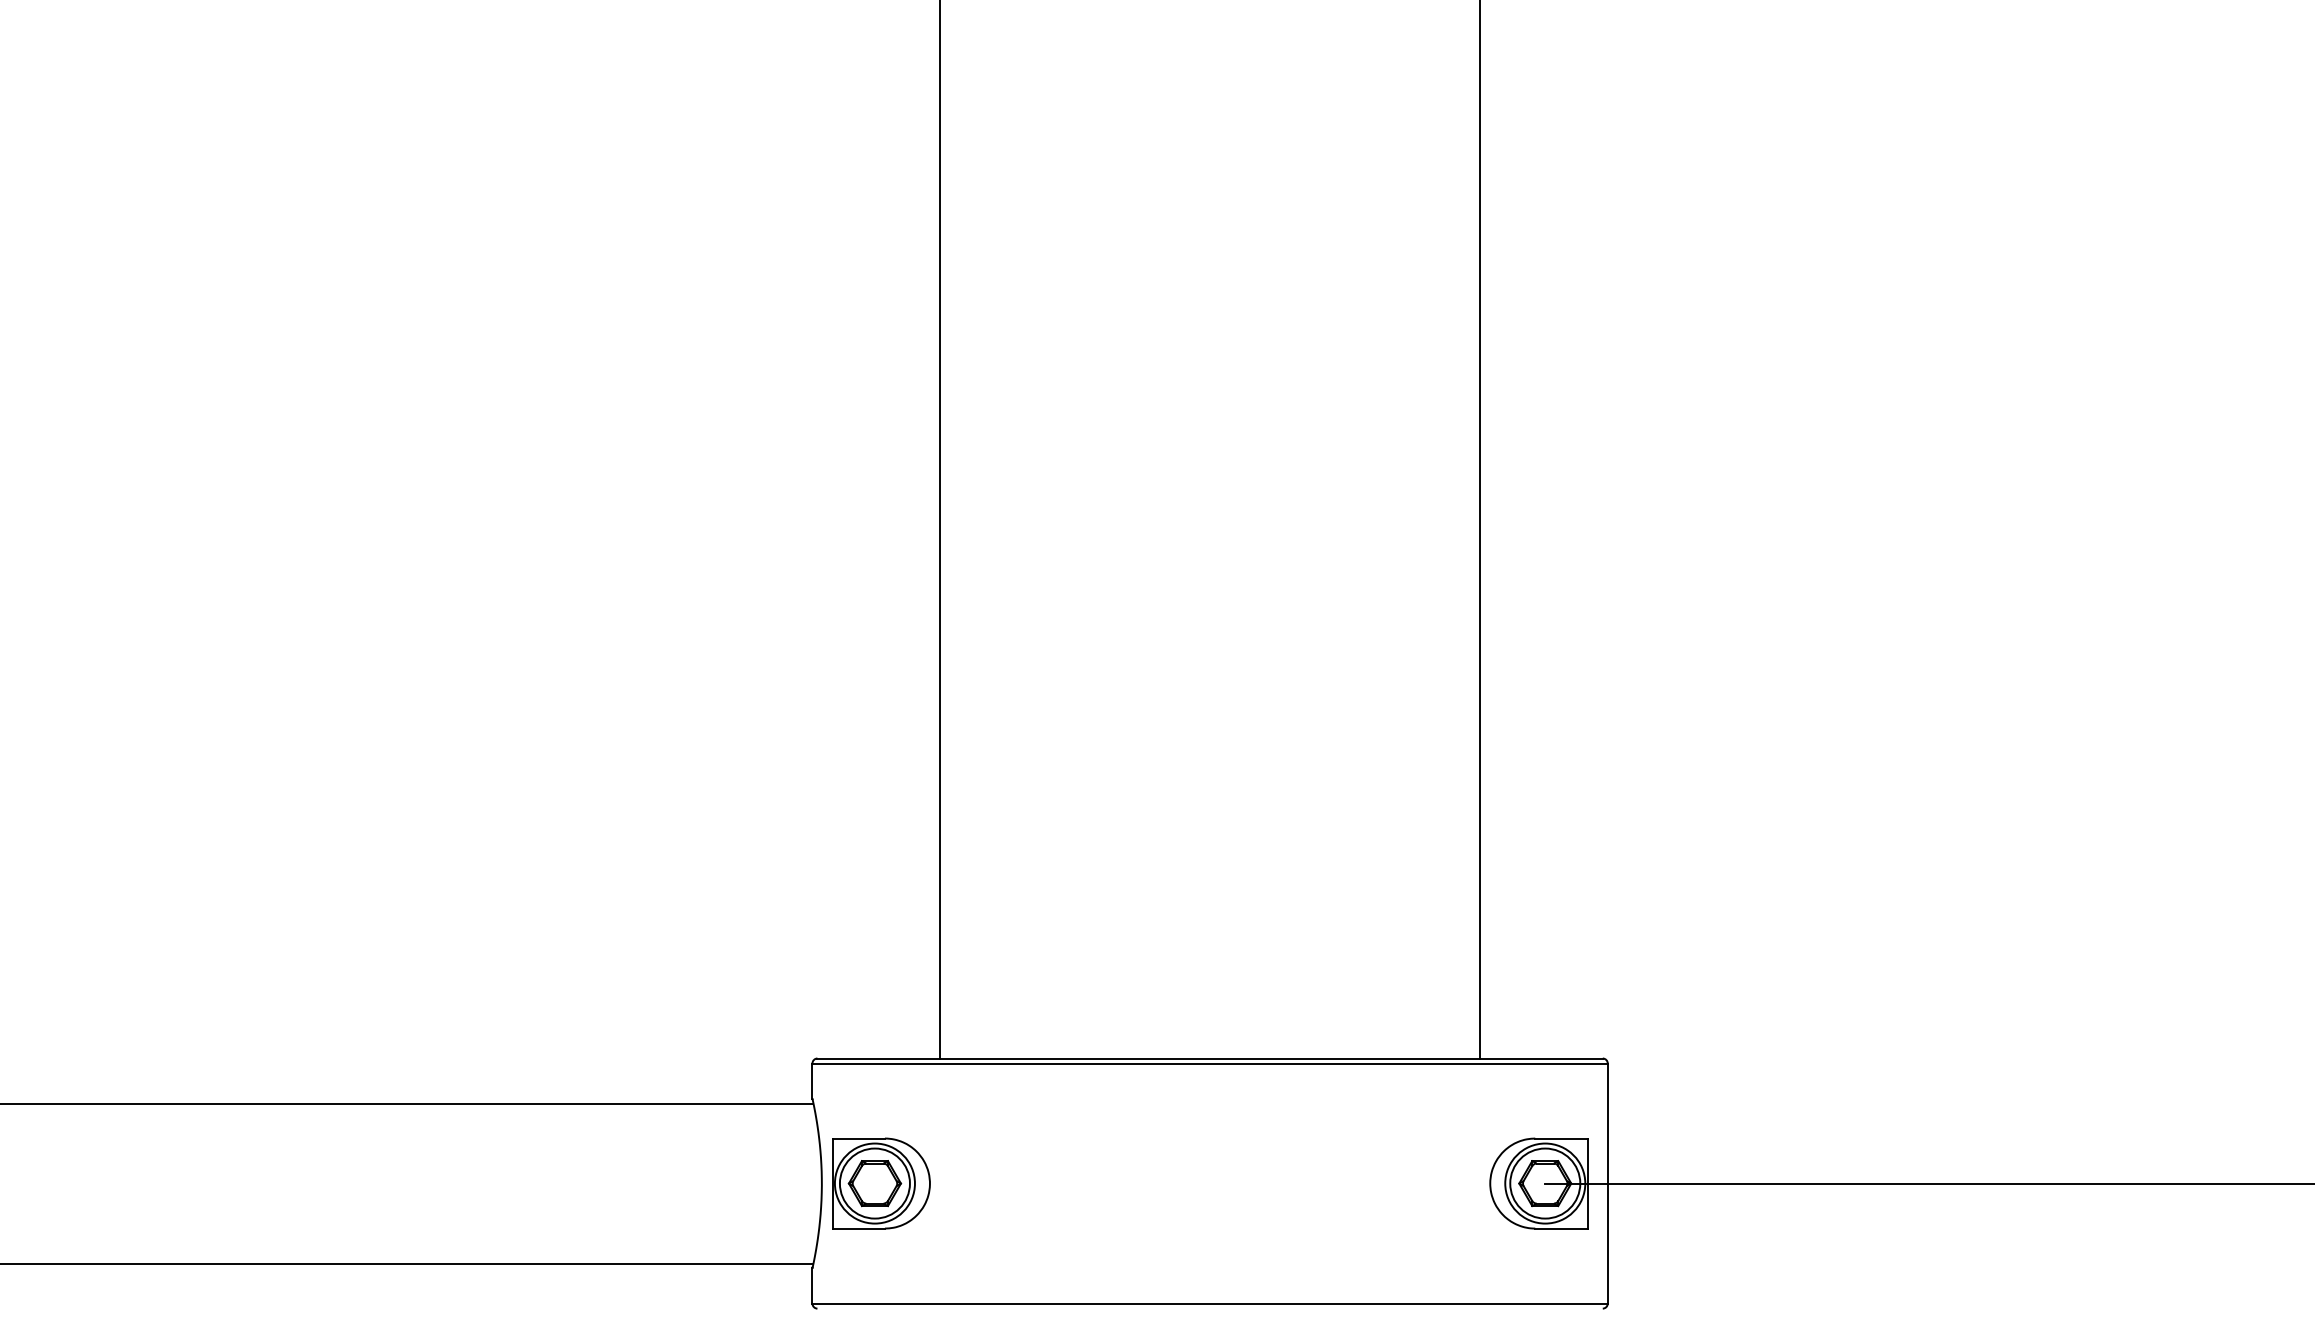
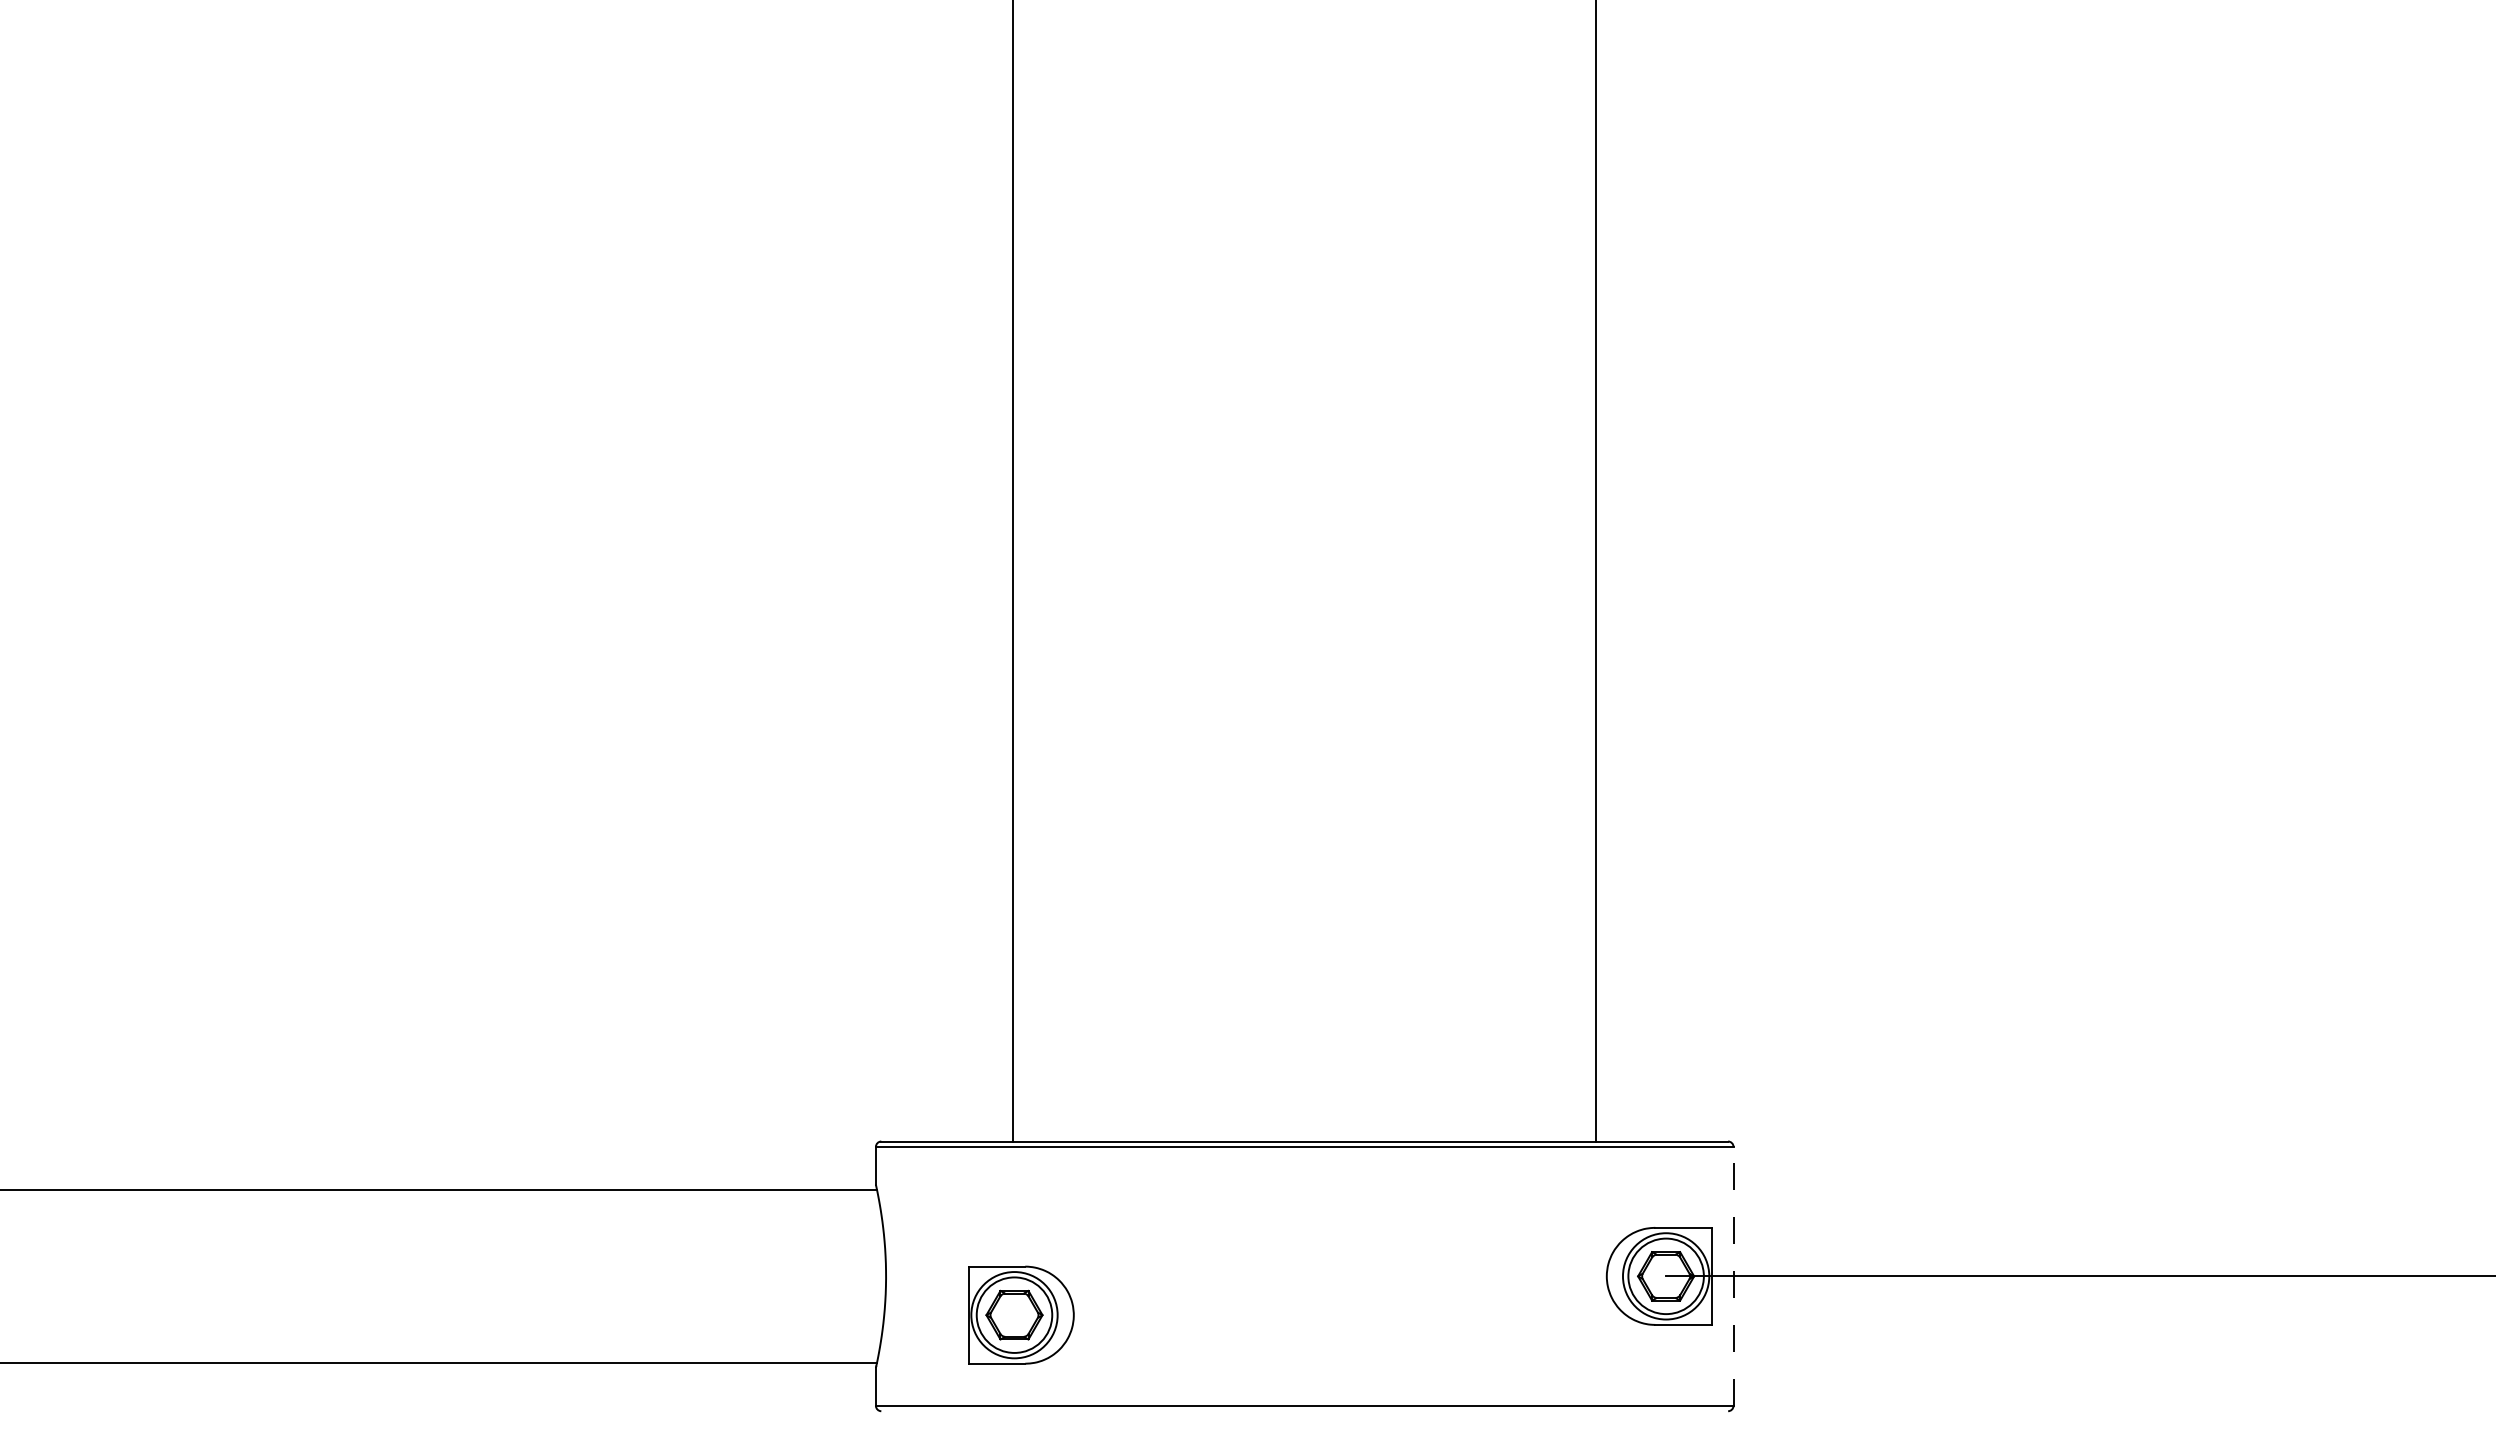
part: (881, 1183) -> (1021, 1315), moved
line: (1607, 1183) -> (1733, 1276), solid -> dashed

